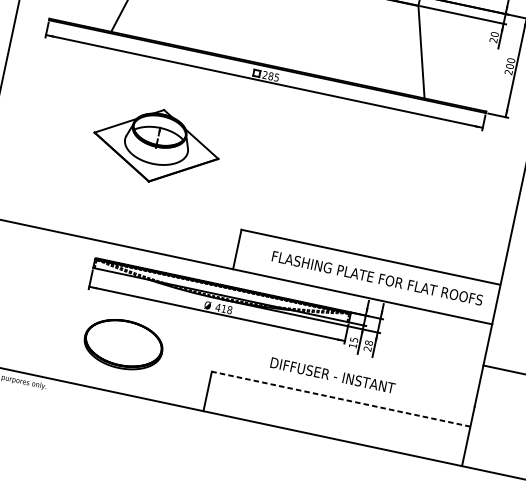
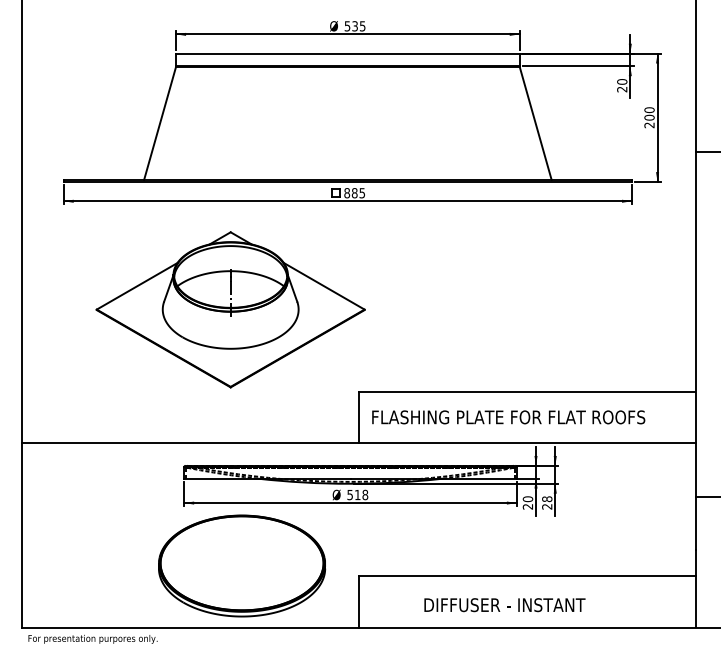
text: (265, 75) -> (347, 193), 285 -> 885
part: (156, 145) -> (230, 309), size x1.67
text: (377, 278) -> (508, 417), moved
text: (218, 308) -> (350, 495), 418 -> 518
text: (353, 342) -> (527, 502), 15 -> 20
part: (123, 344) -> (242, 565), size x1.67
text: (332, 375) -> (504, 605), moved
line: (340, 399) -> (526, 576), dashed -> solid

